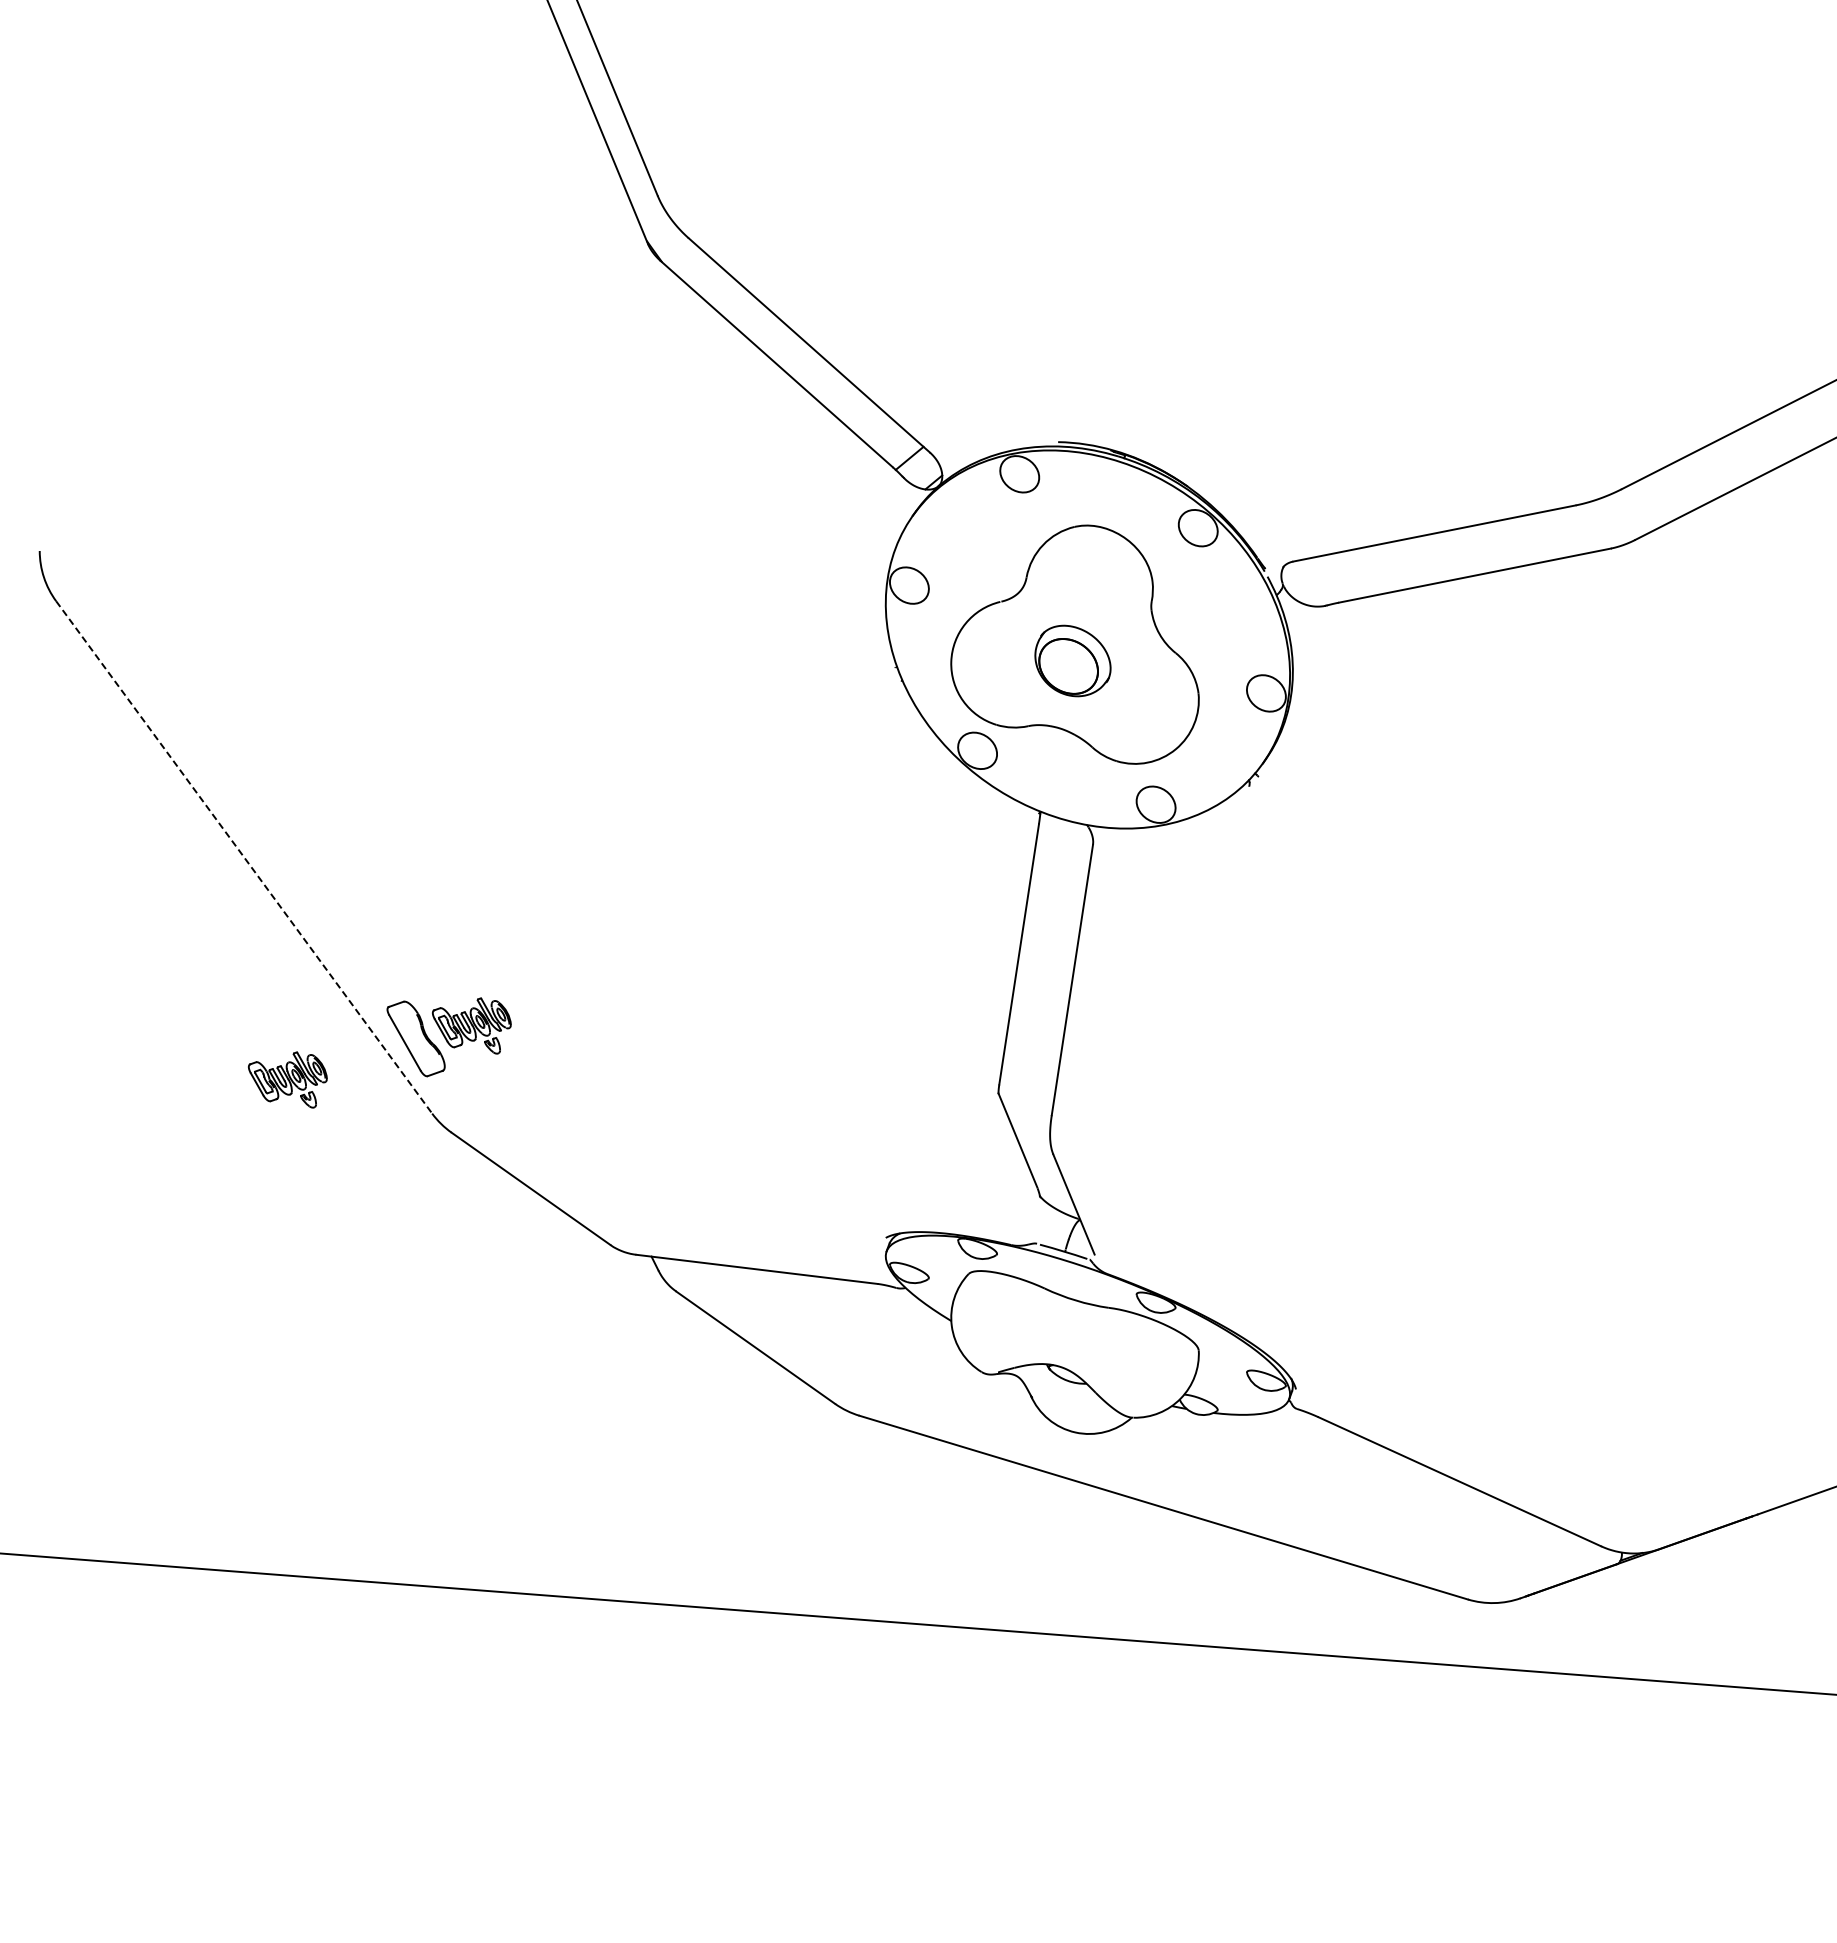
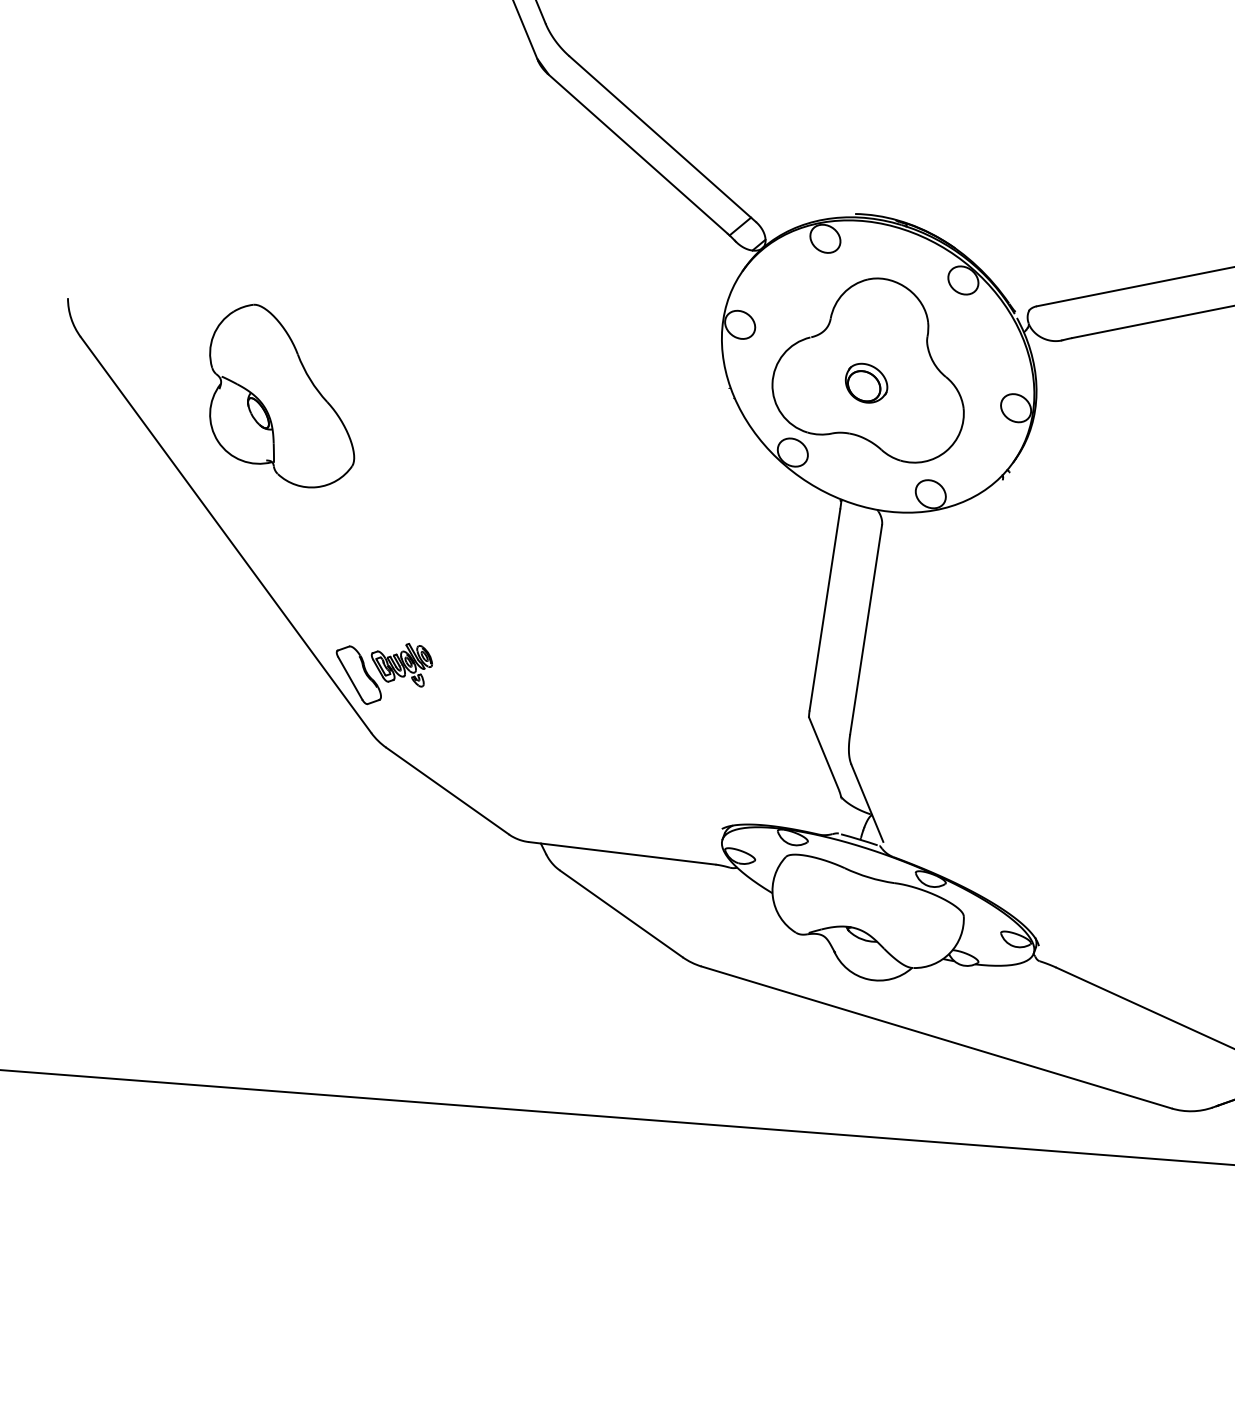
part: (1072, 661) -> (866, 383), size x0.71
part: (316, 677) -> (281, 395), added
line: (244, 857) -> (226, 535), dashed -> solid
part: (287, 1079) -> (259, 706), removed

